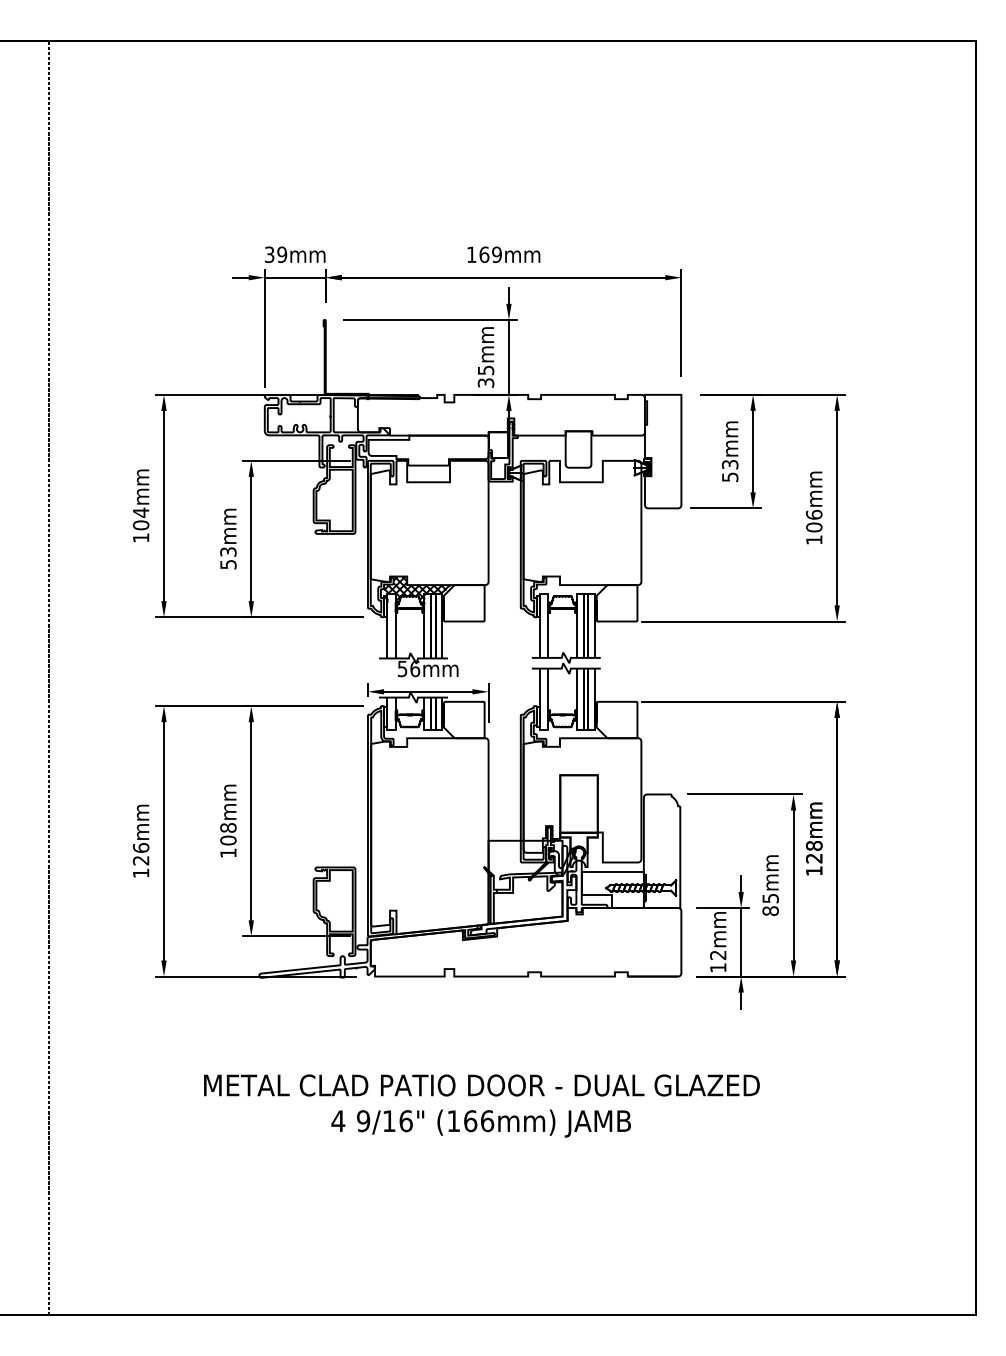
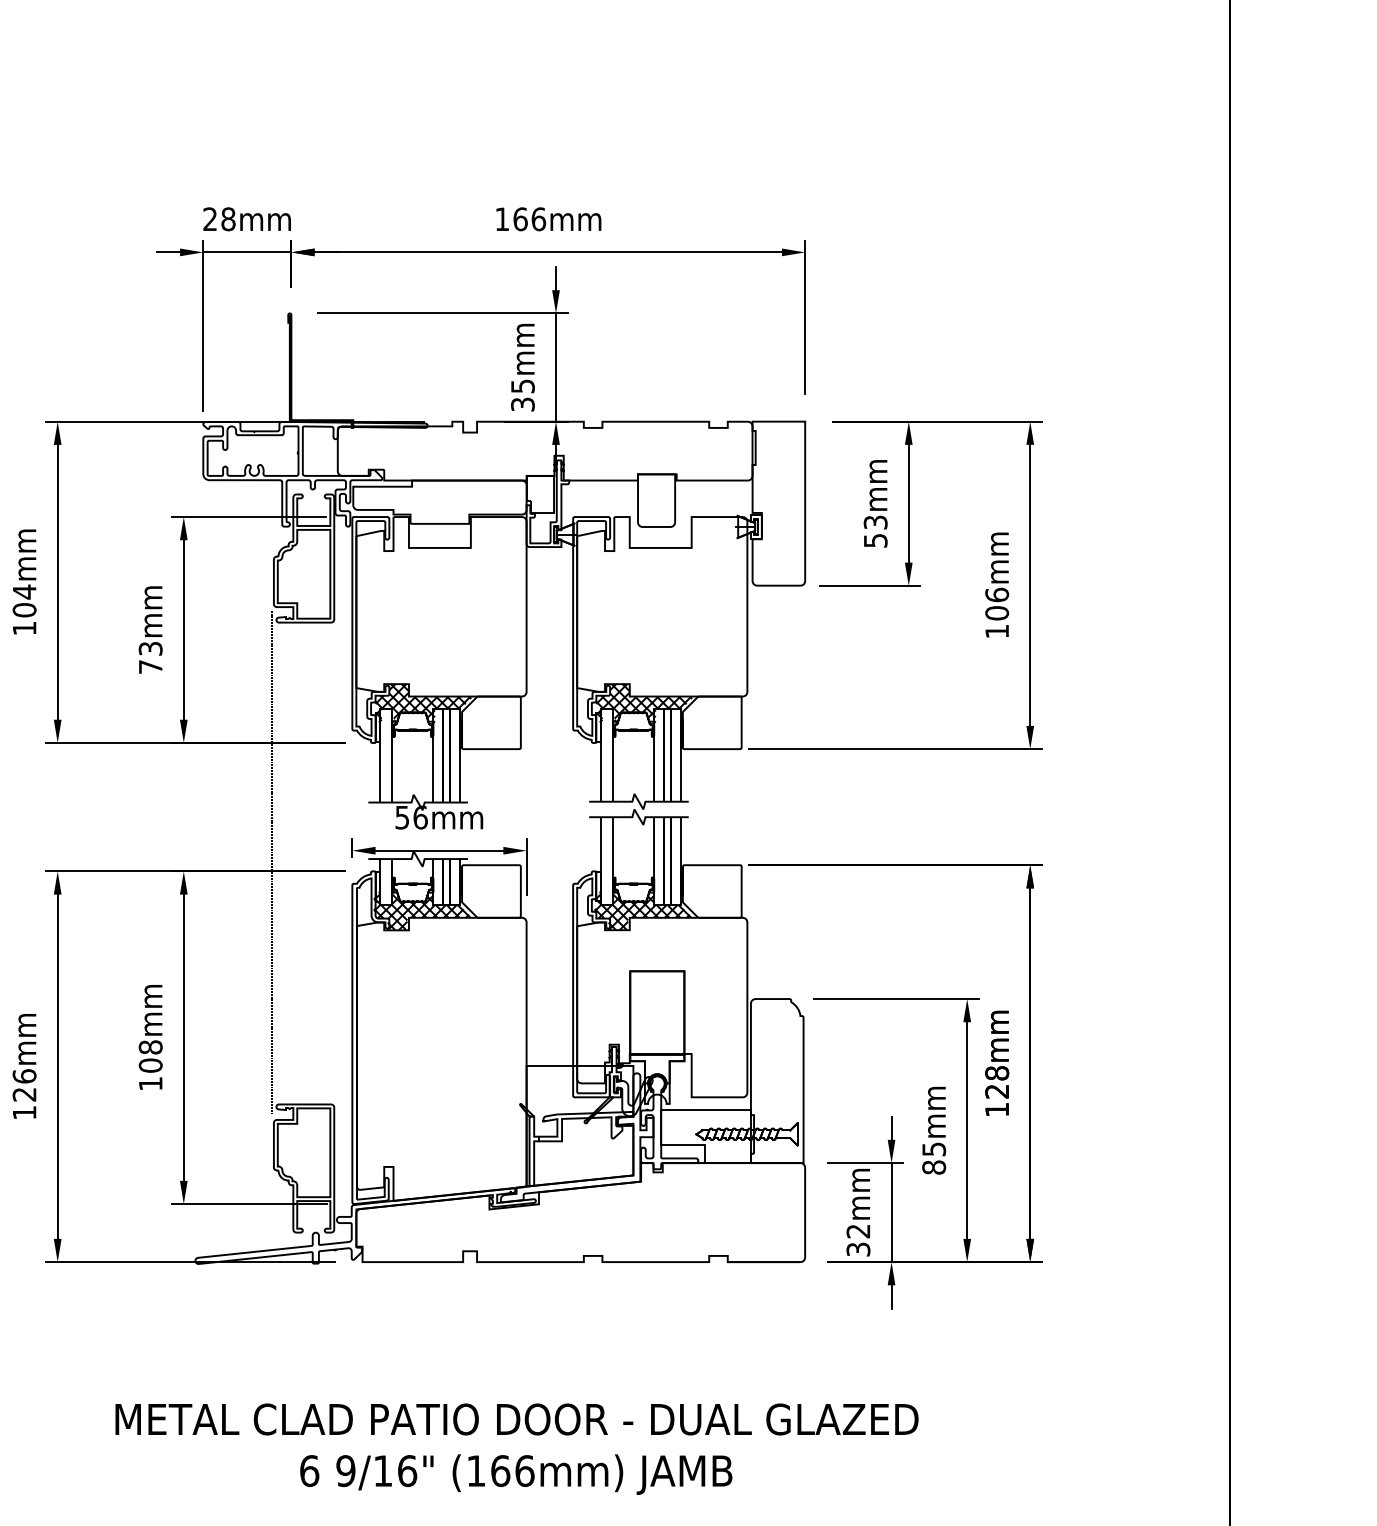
text: (275, 254) -> (218, 218), 39mm -> 28mm
text: (497, 254) -> (539, 218), 169mm -> 166mm
text: (228, 564) -> (150, 666), 53mm -> 73mm
hatch: (569, 590) -> (643, 704), added
line: (312, 699) -> (272, 861), added
hatch: (415, 732) -> (421, 909), added
hatch: (568, 732) -> (642, 909), added
text: (718, 967) -> (858, 1249), 12mm -> 32mm
text: (338, 1121) -> (309, 1471), 4 -> 6

